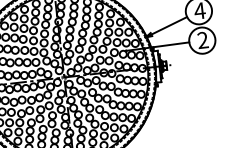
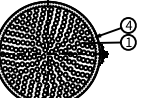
text: (202, 39) -> (128, 41), 2 -> 1

